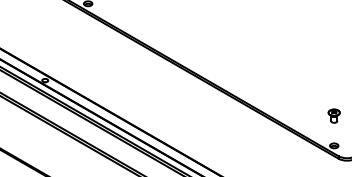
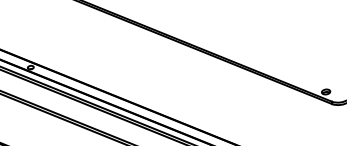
part: (333, 115) -> (321, 62), removed

